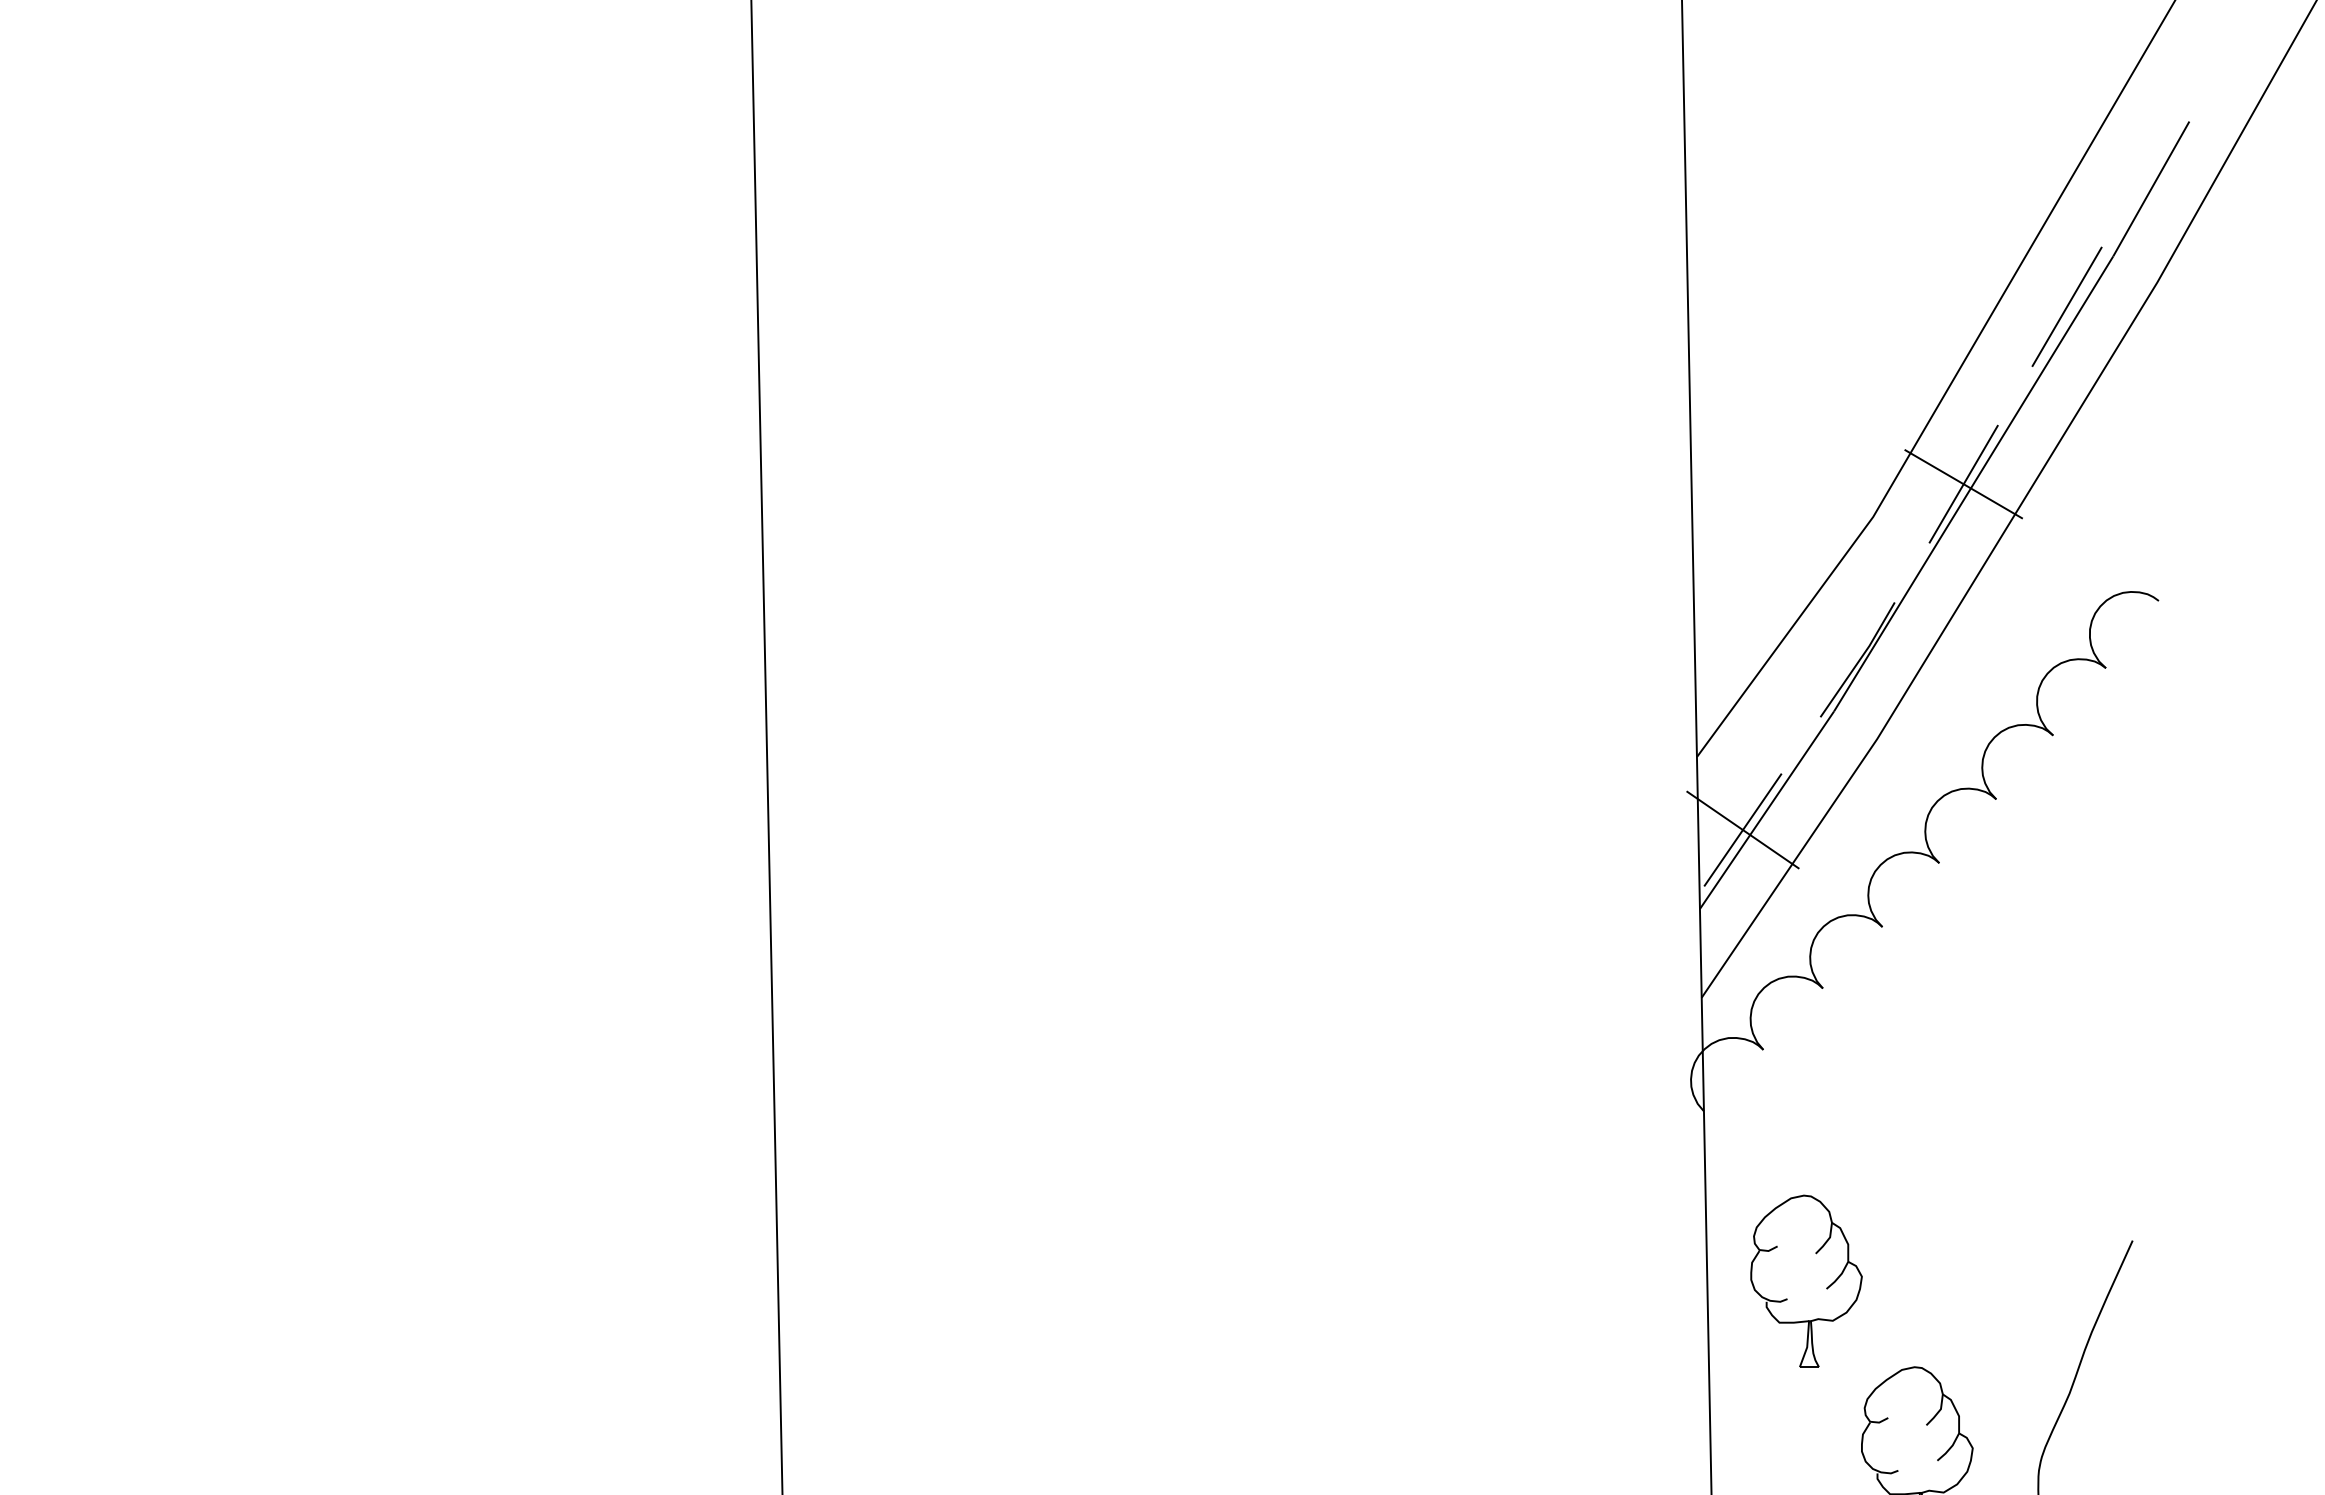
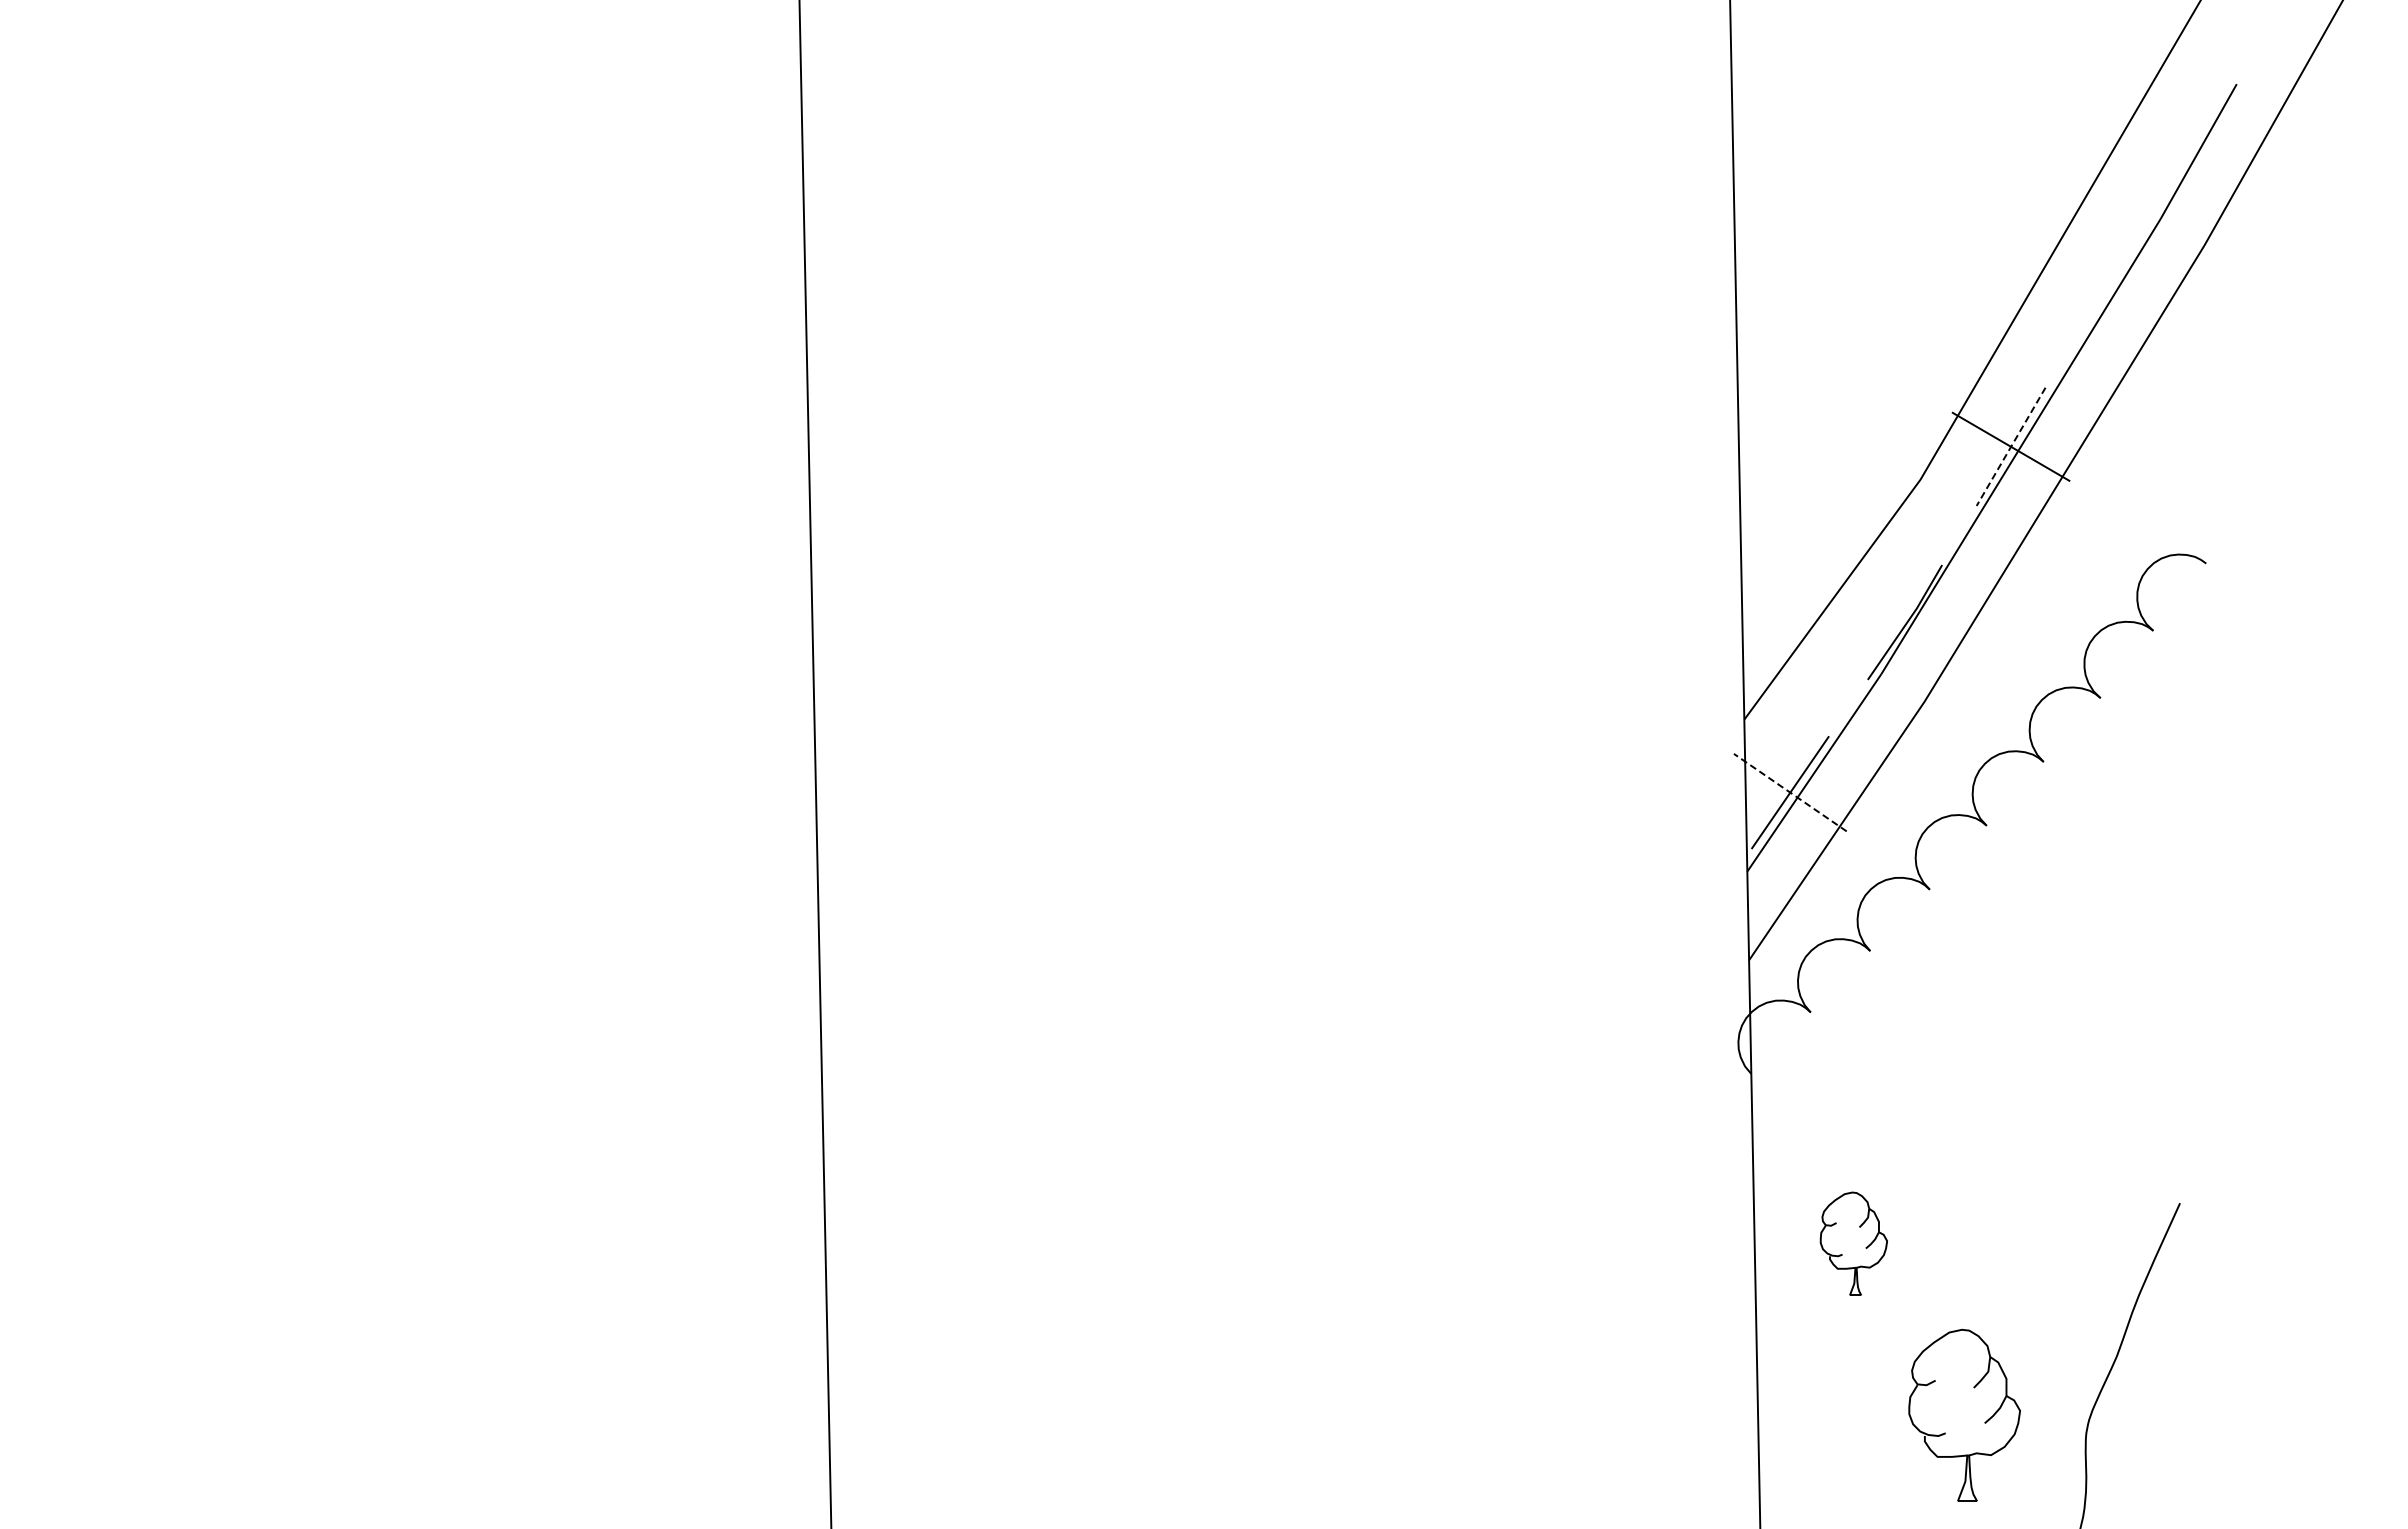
line: (2066, 306) -> (2113, 269), removed
line: (1964, 483) -> (2011, 446), solid -> dashed
line: (1743, 829) -> (1790, 792), solid -> dashed
part: (1806, 1280) -> (1853, 1243), size x0.6

